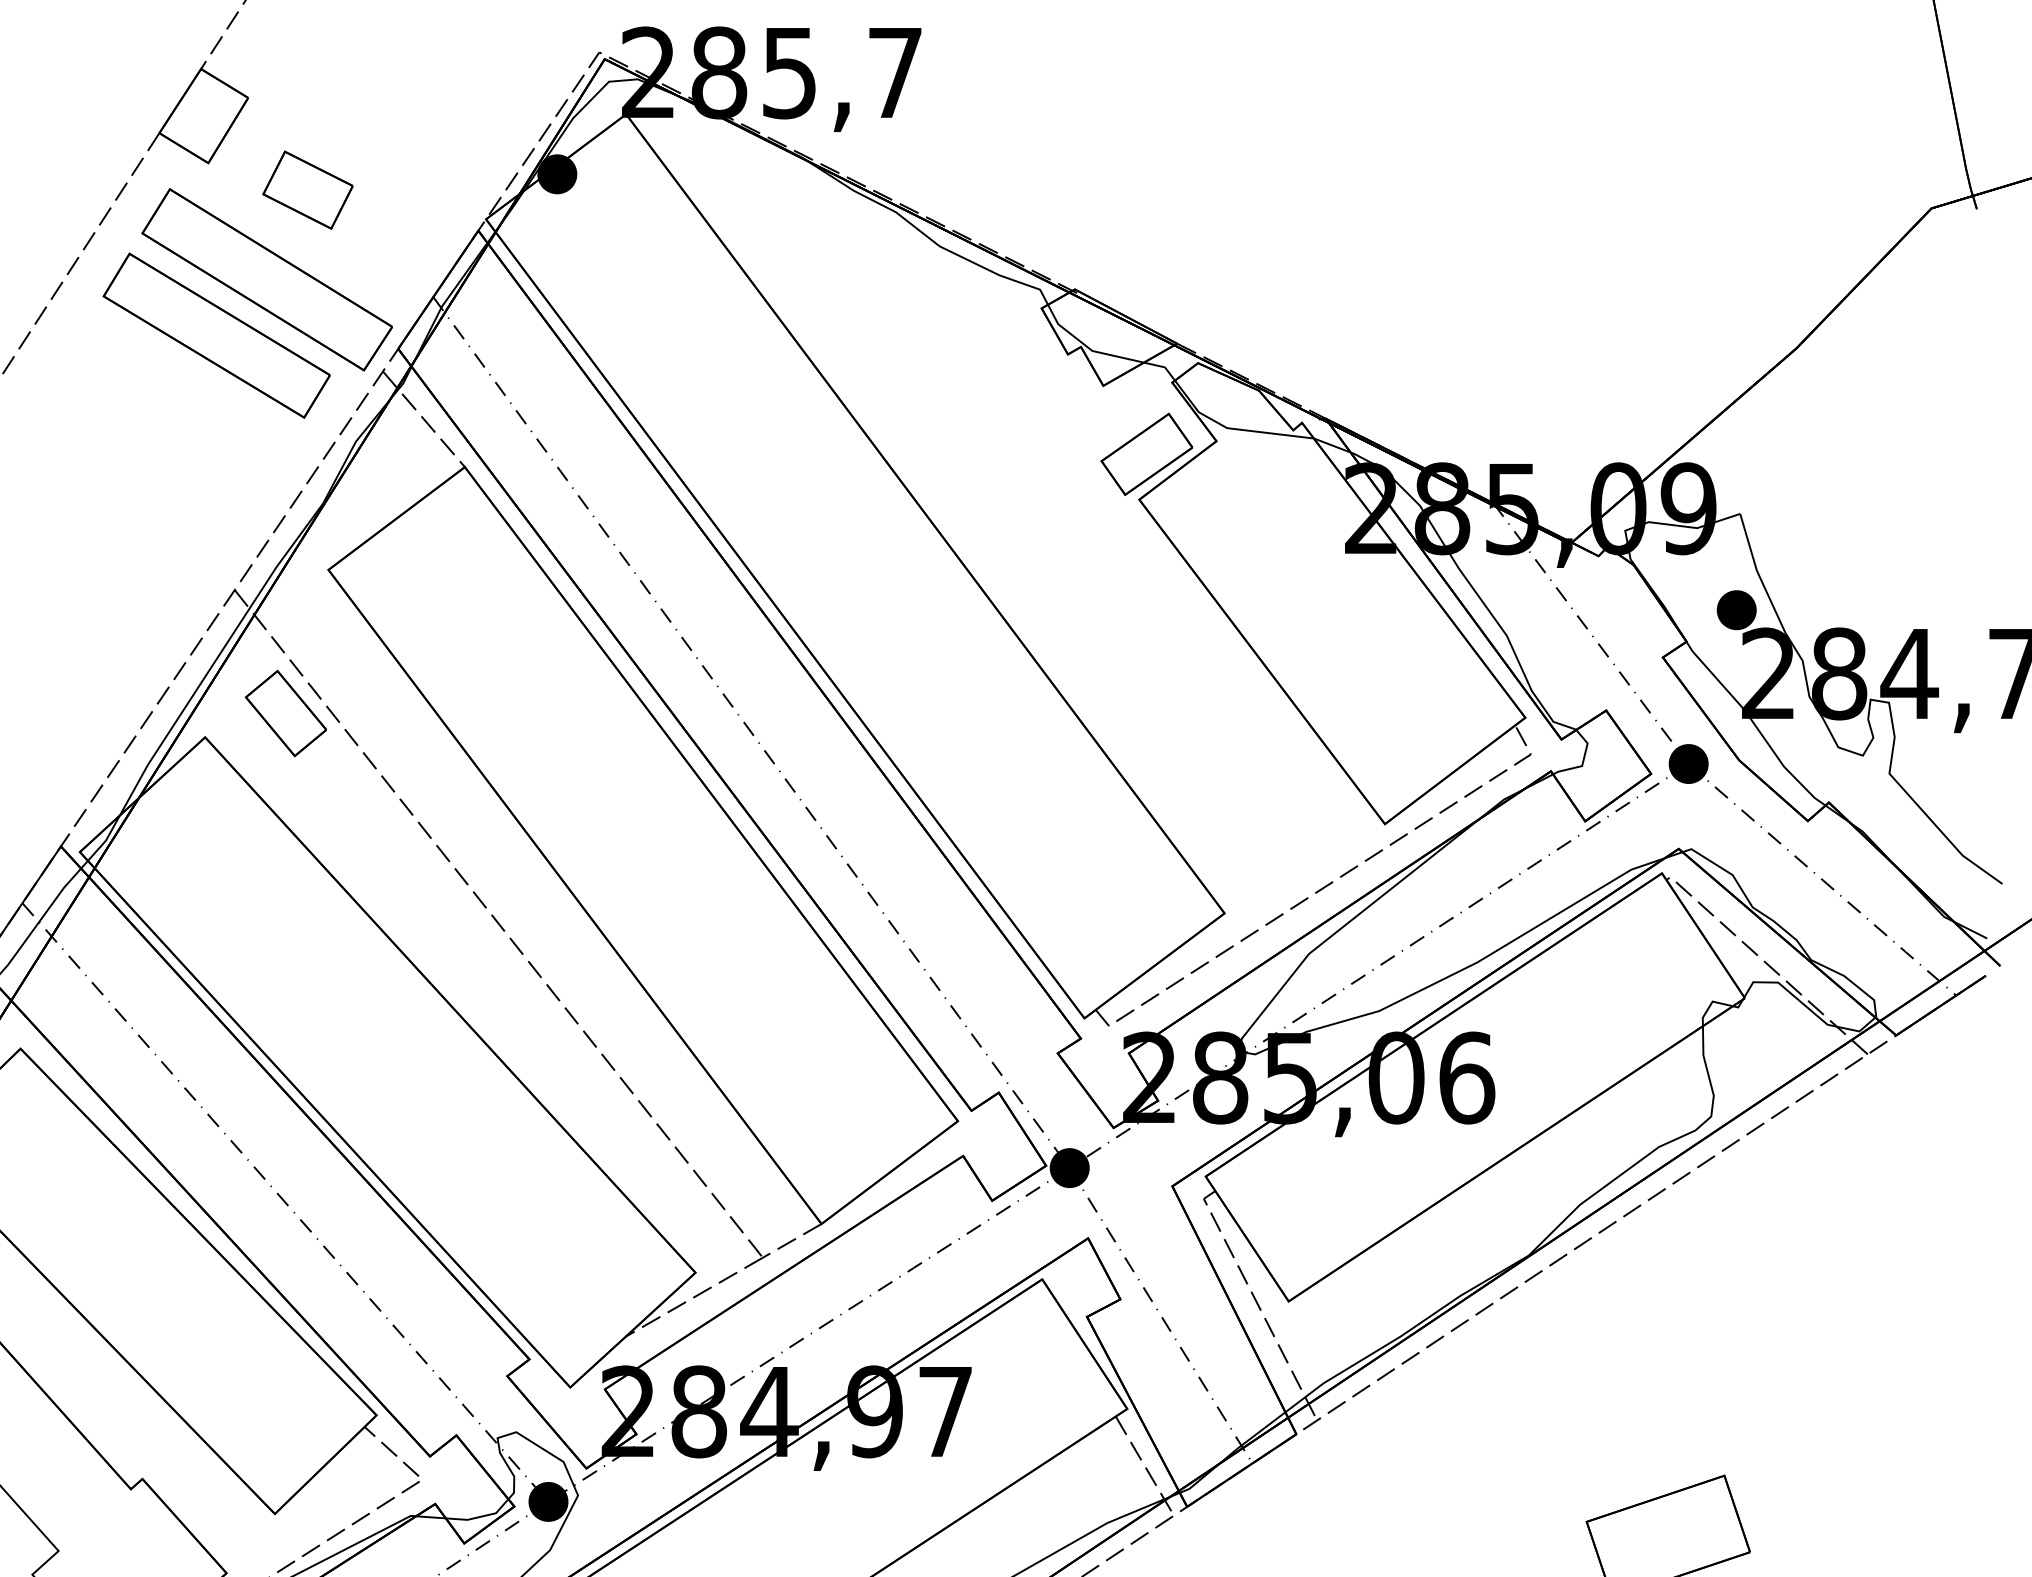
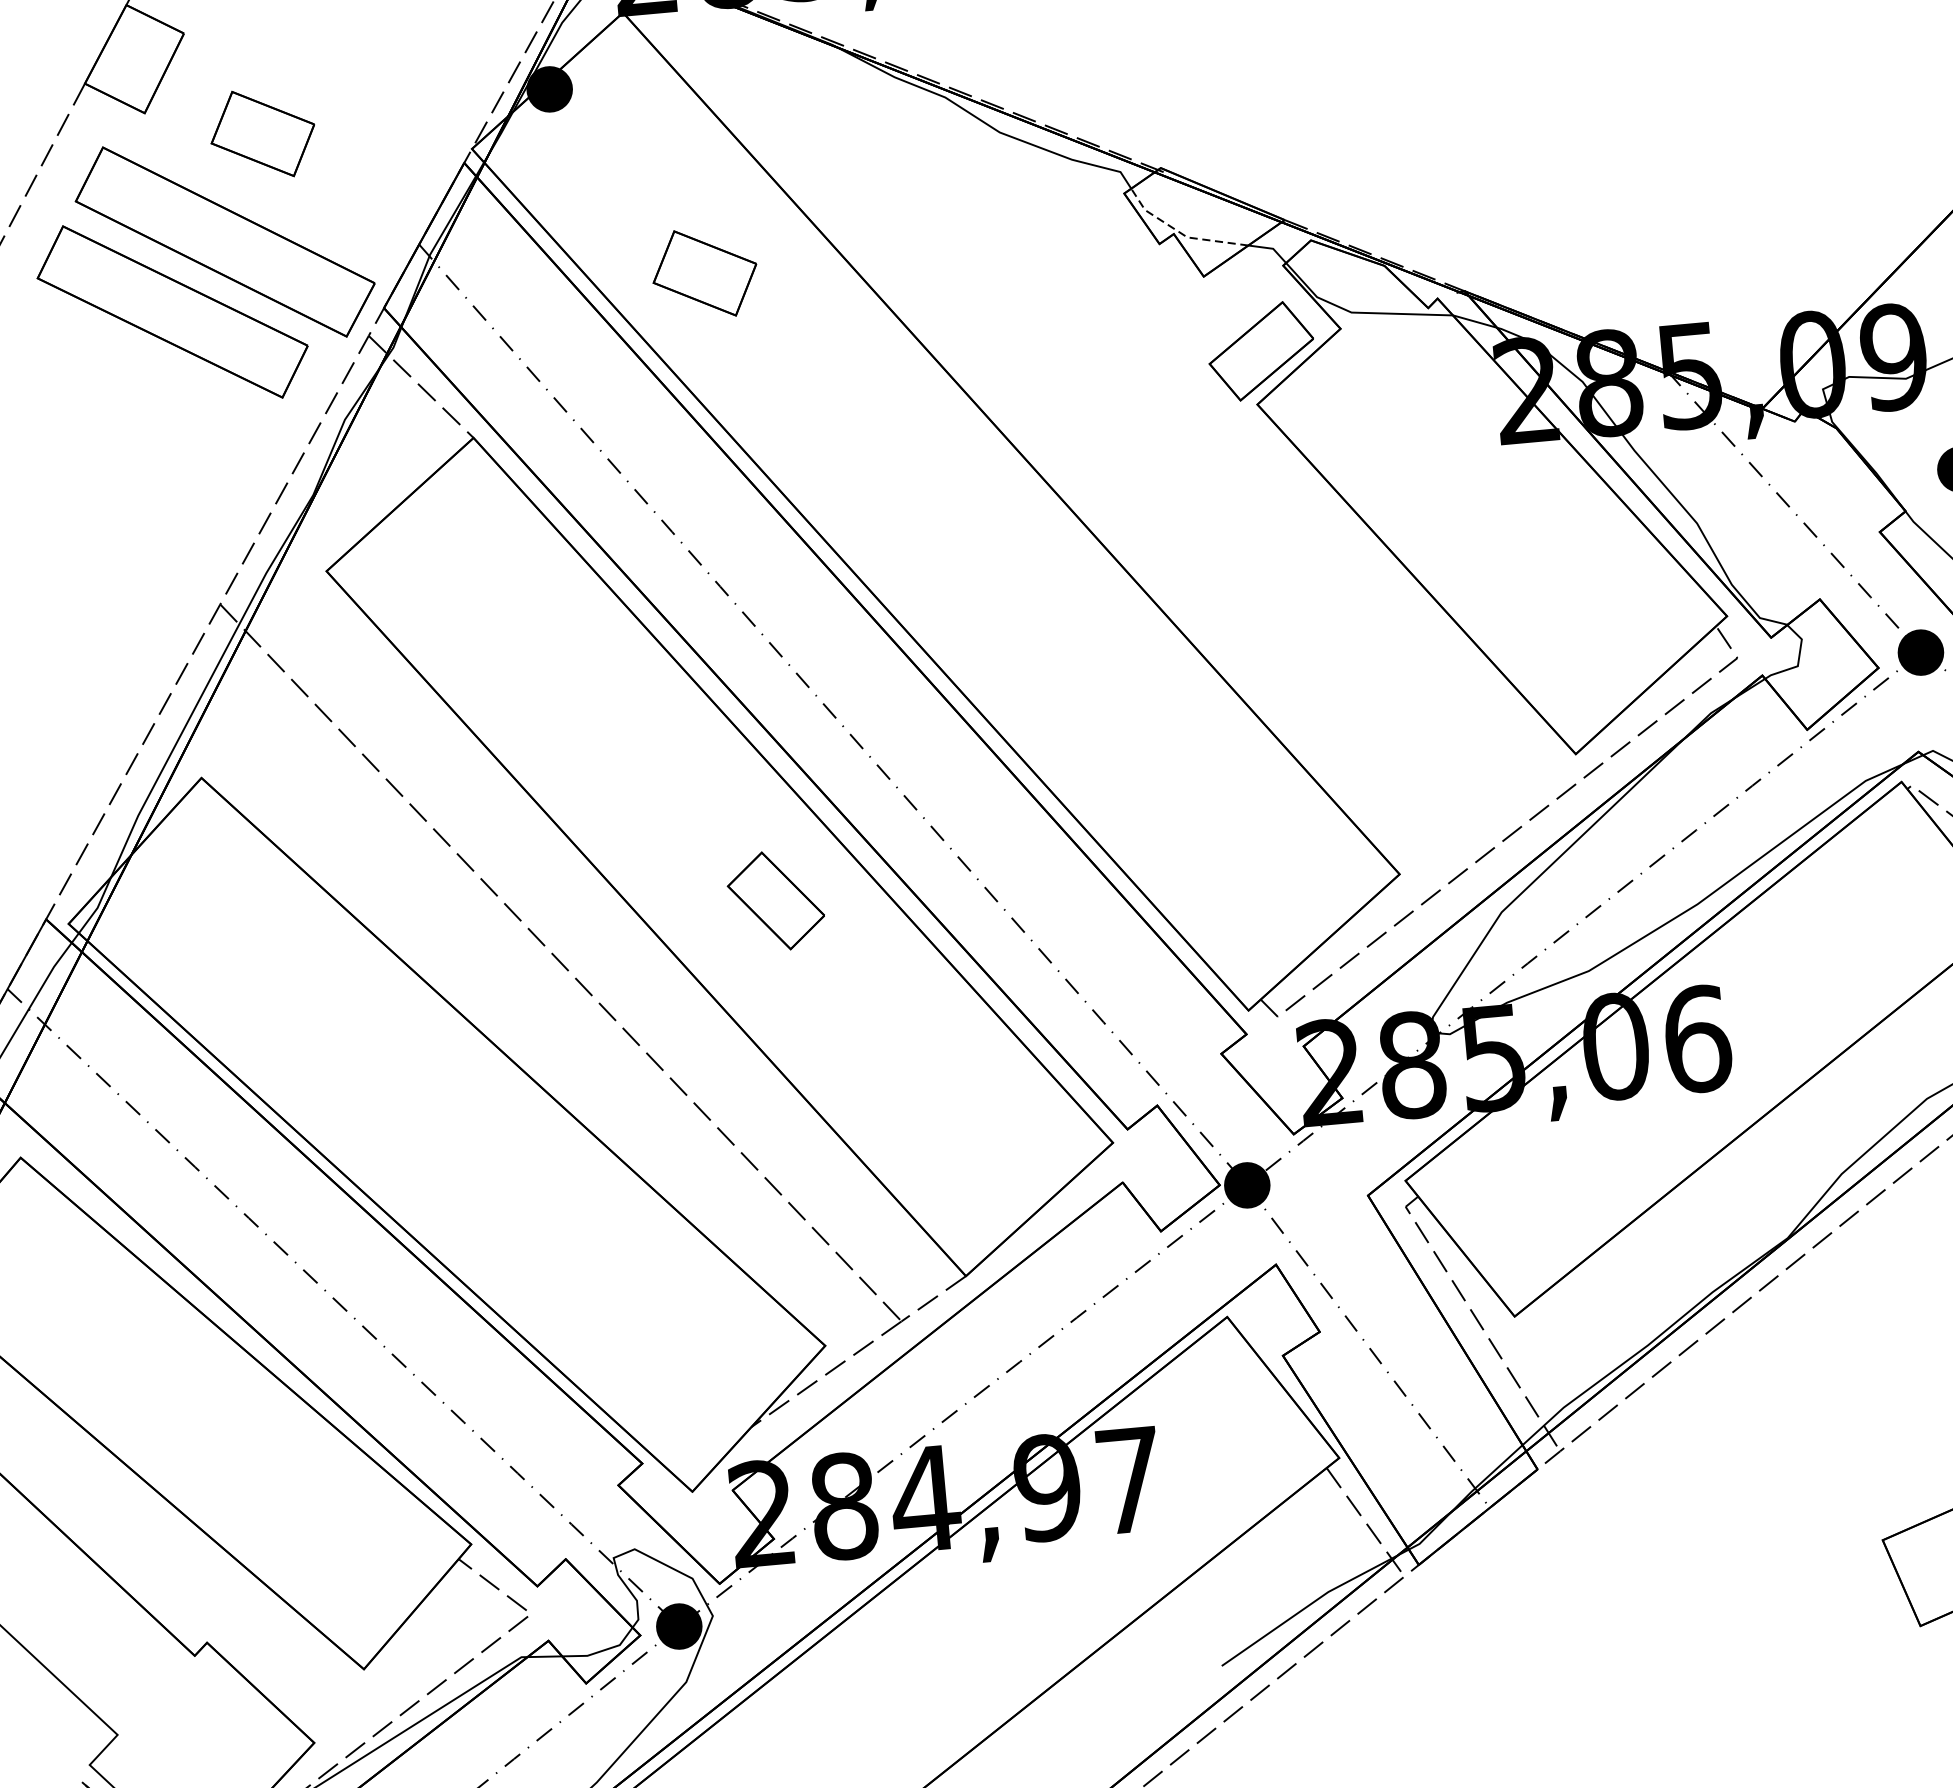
part: (675, 343) -> (704, 272), added
line: (1086, 346) -> (1180, 232), solid -> dashed
part: (285, 713) -> (775, 900), moved

